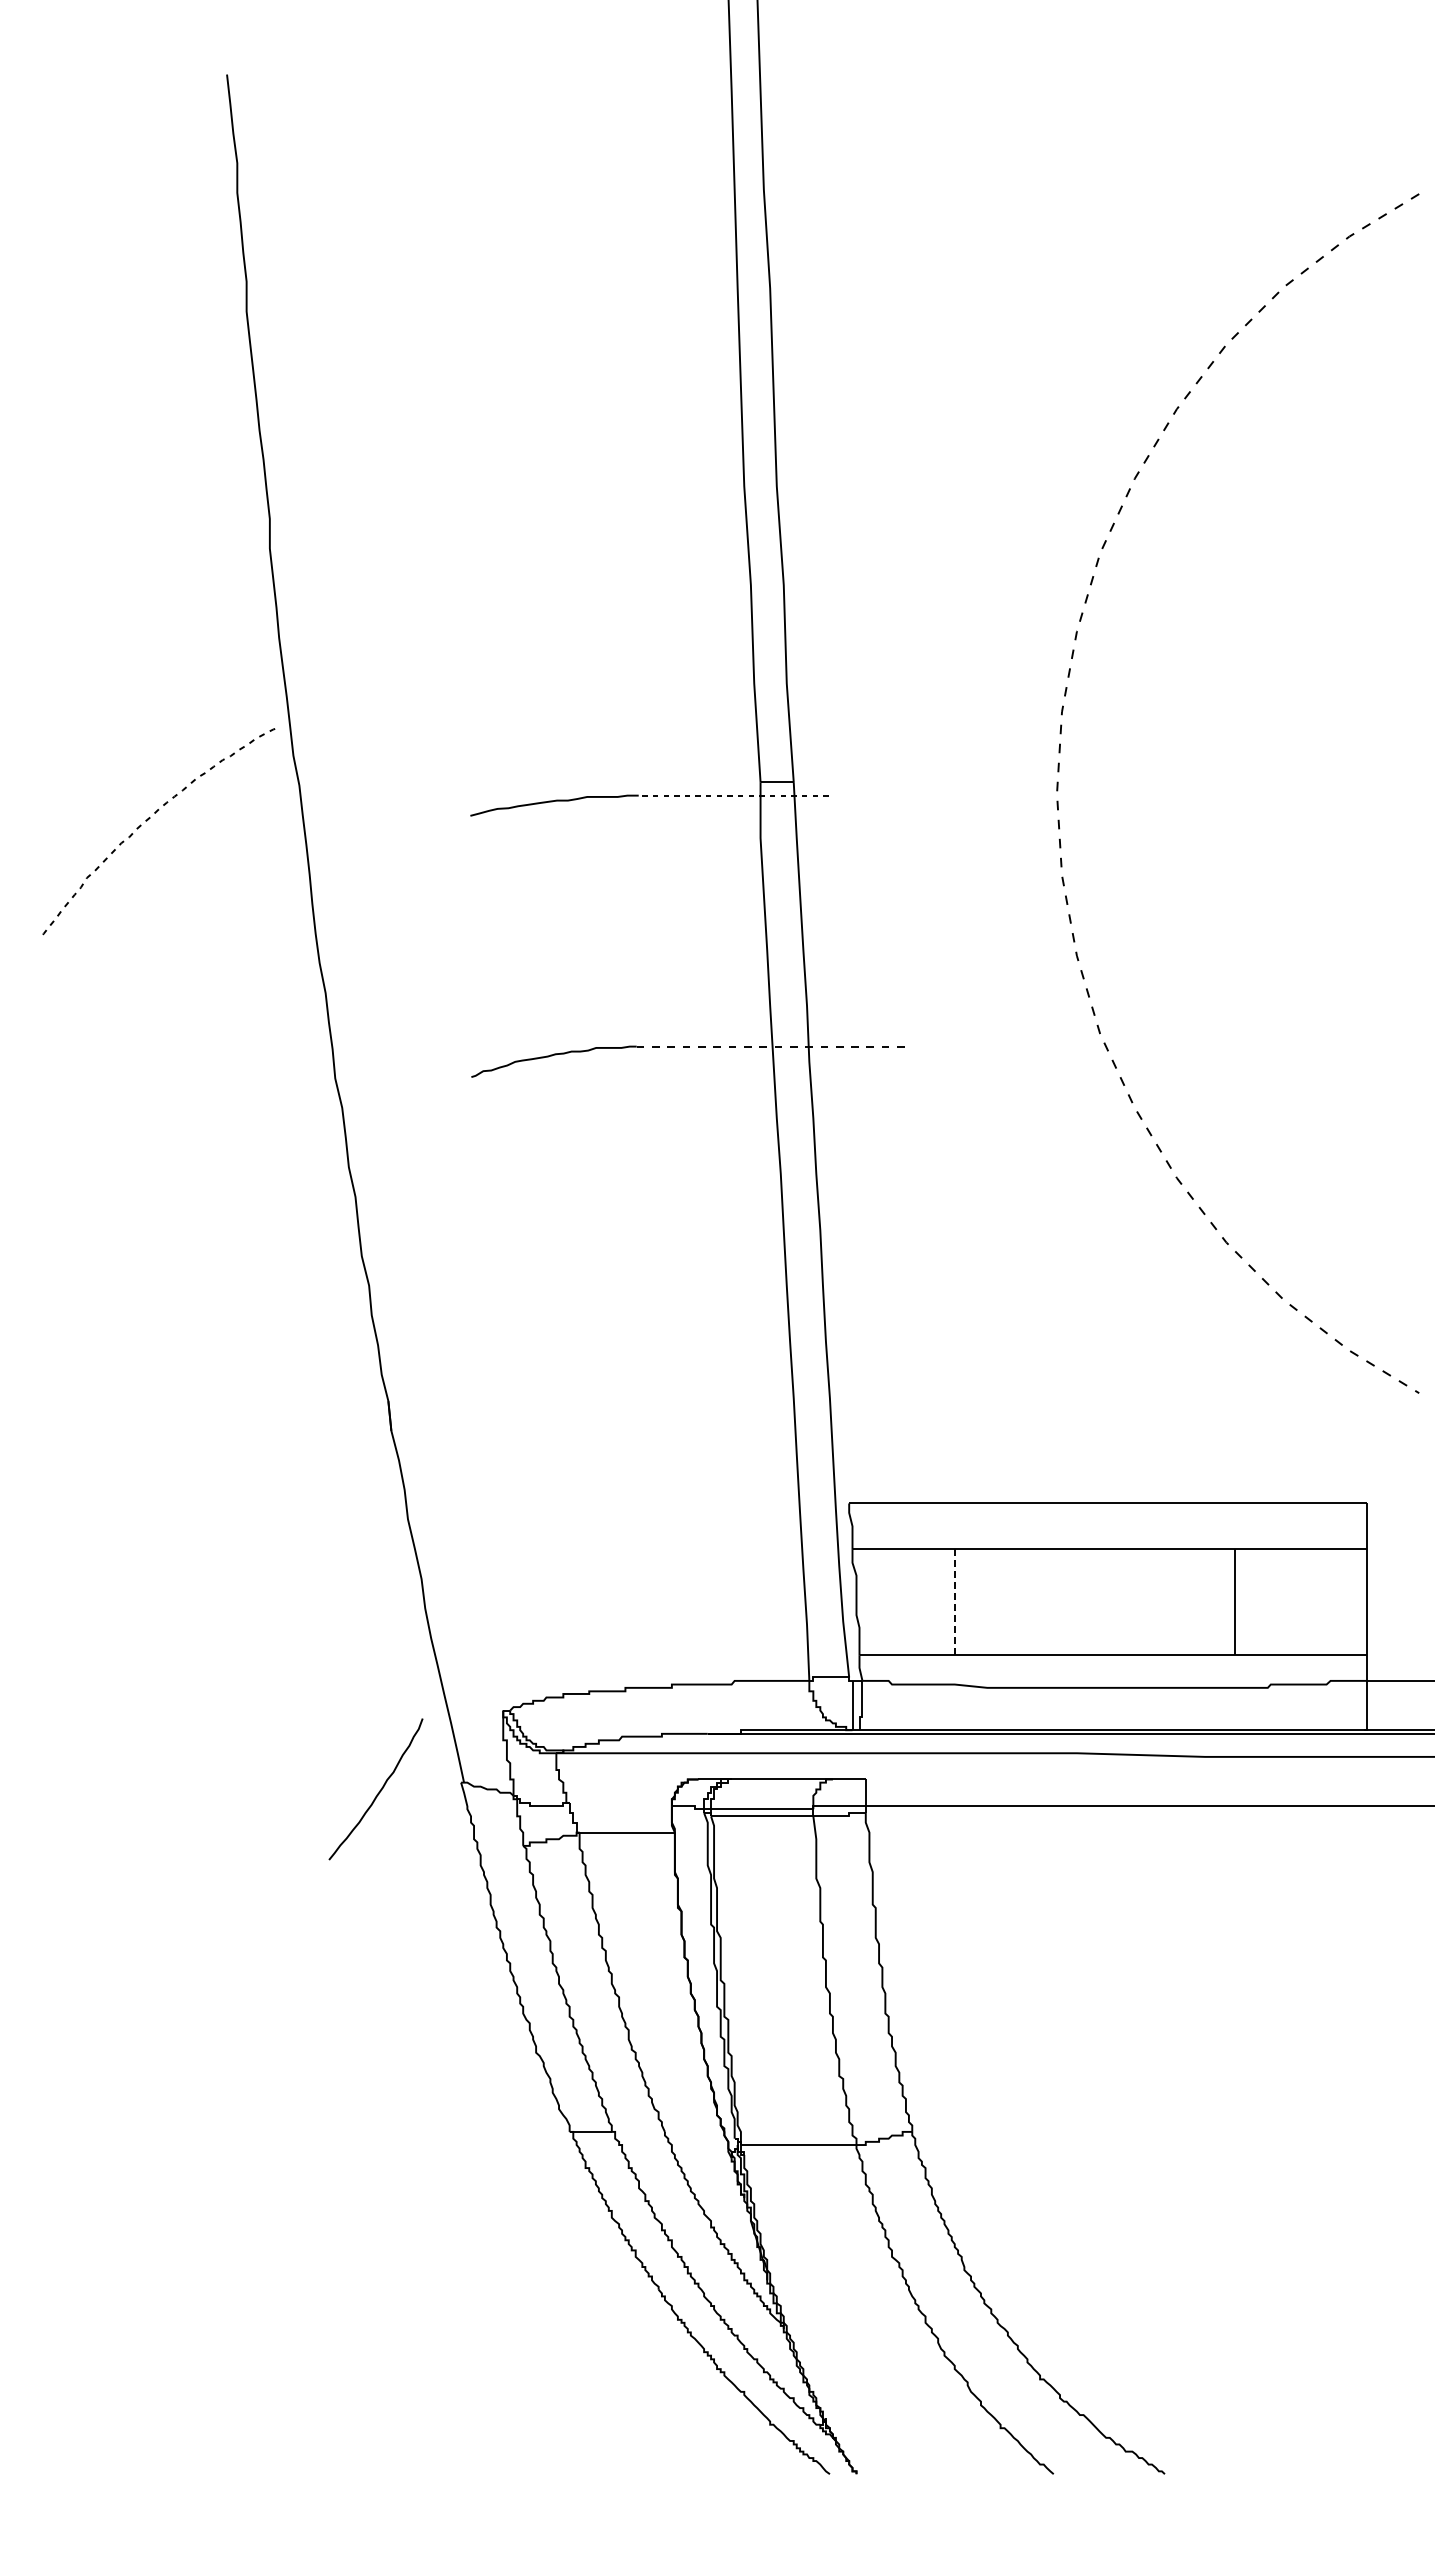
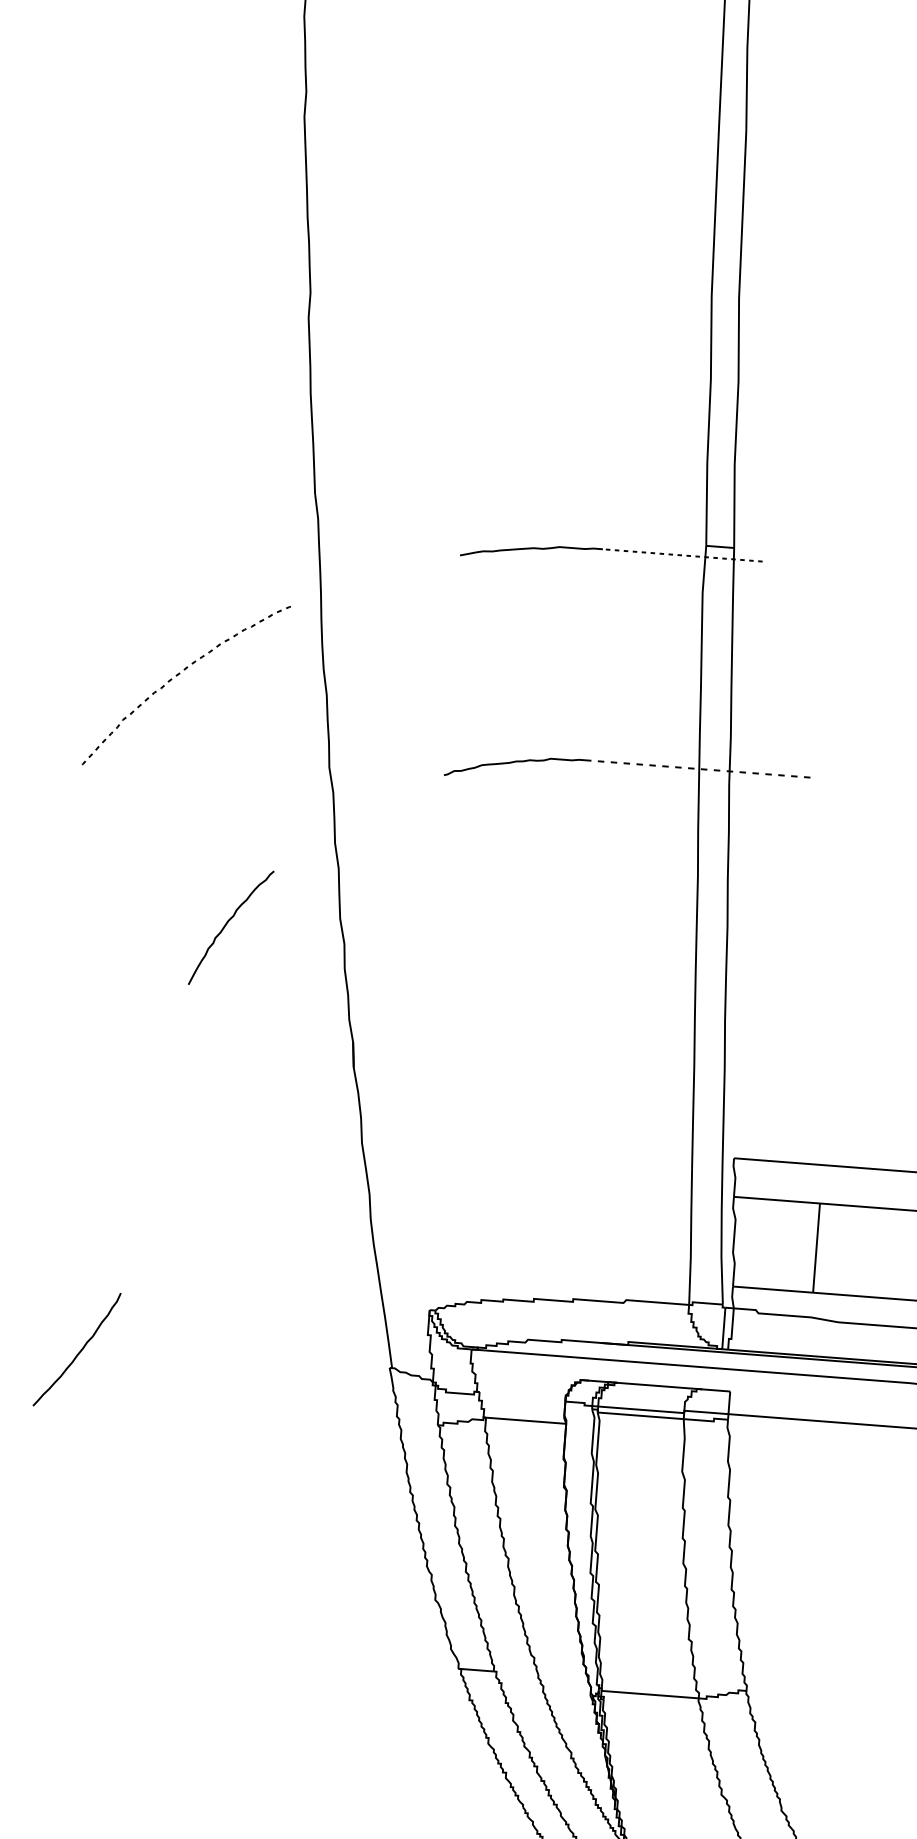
curve: (148, 820) -> (178, 675), moved
curve: (228, 1273) -> (226, 924), added
line: (954, 1601) -> (816, 1247), dashed -> solid
curve: (379, 1790) -> (79, 1350), moved

